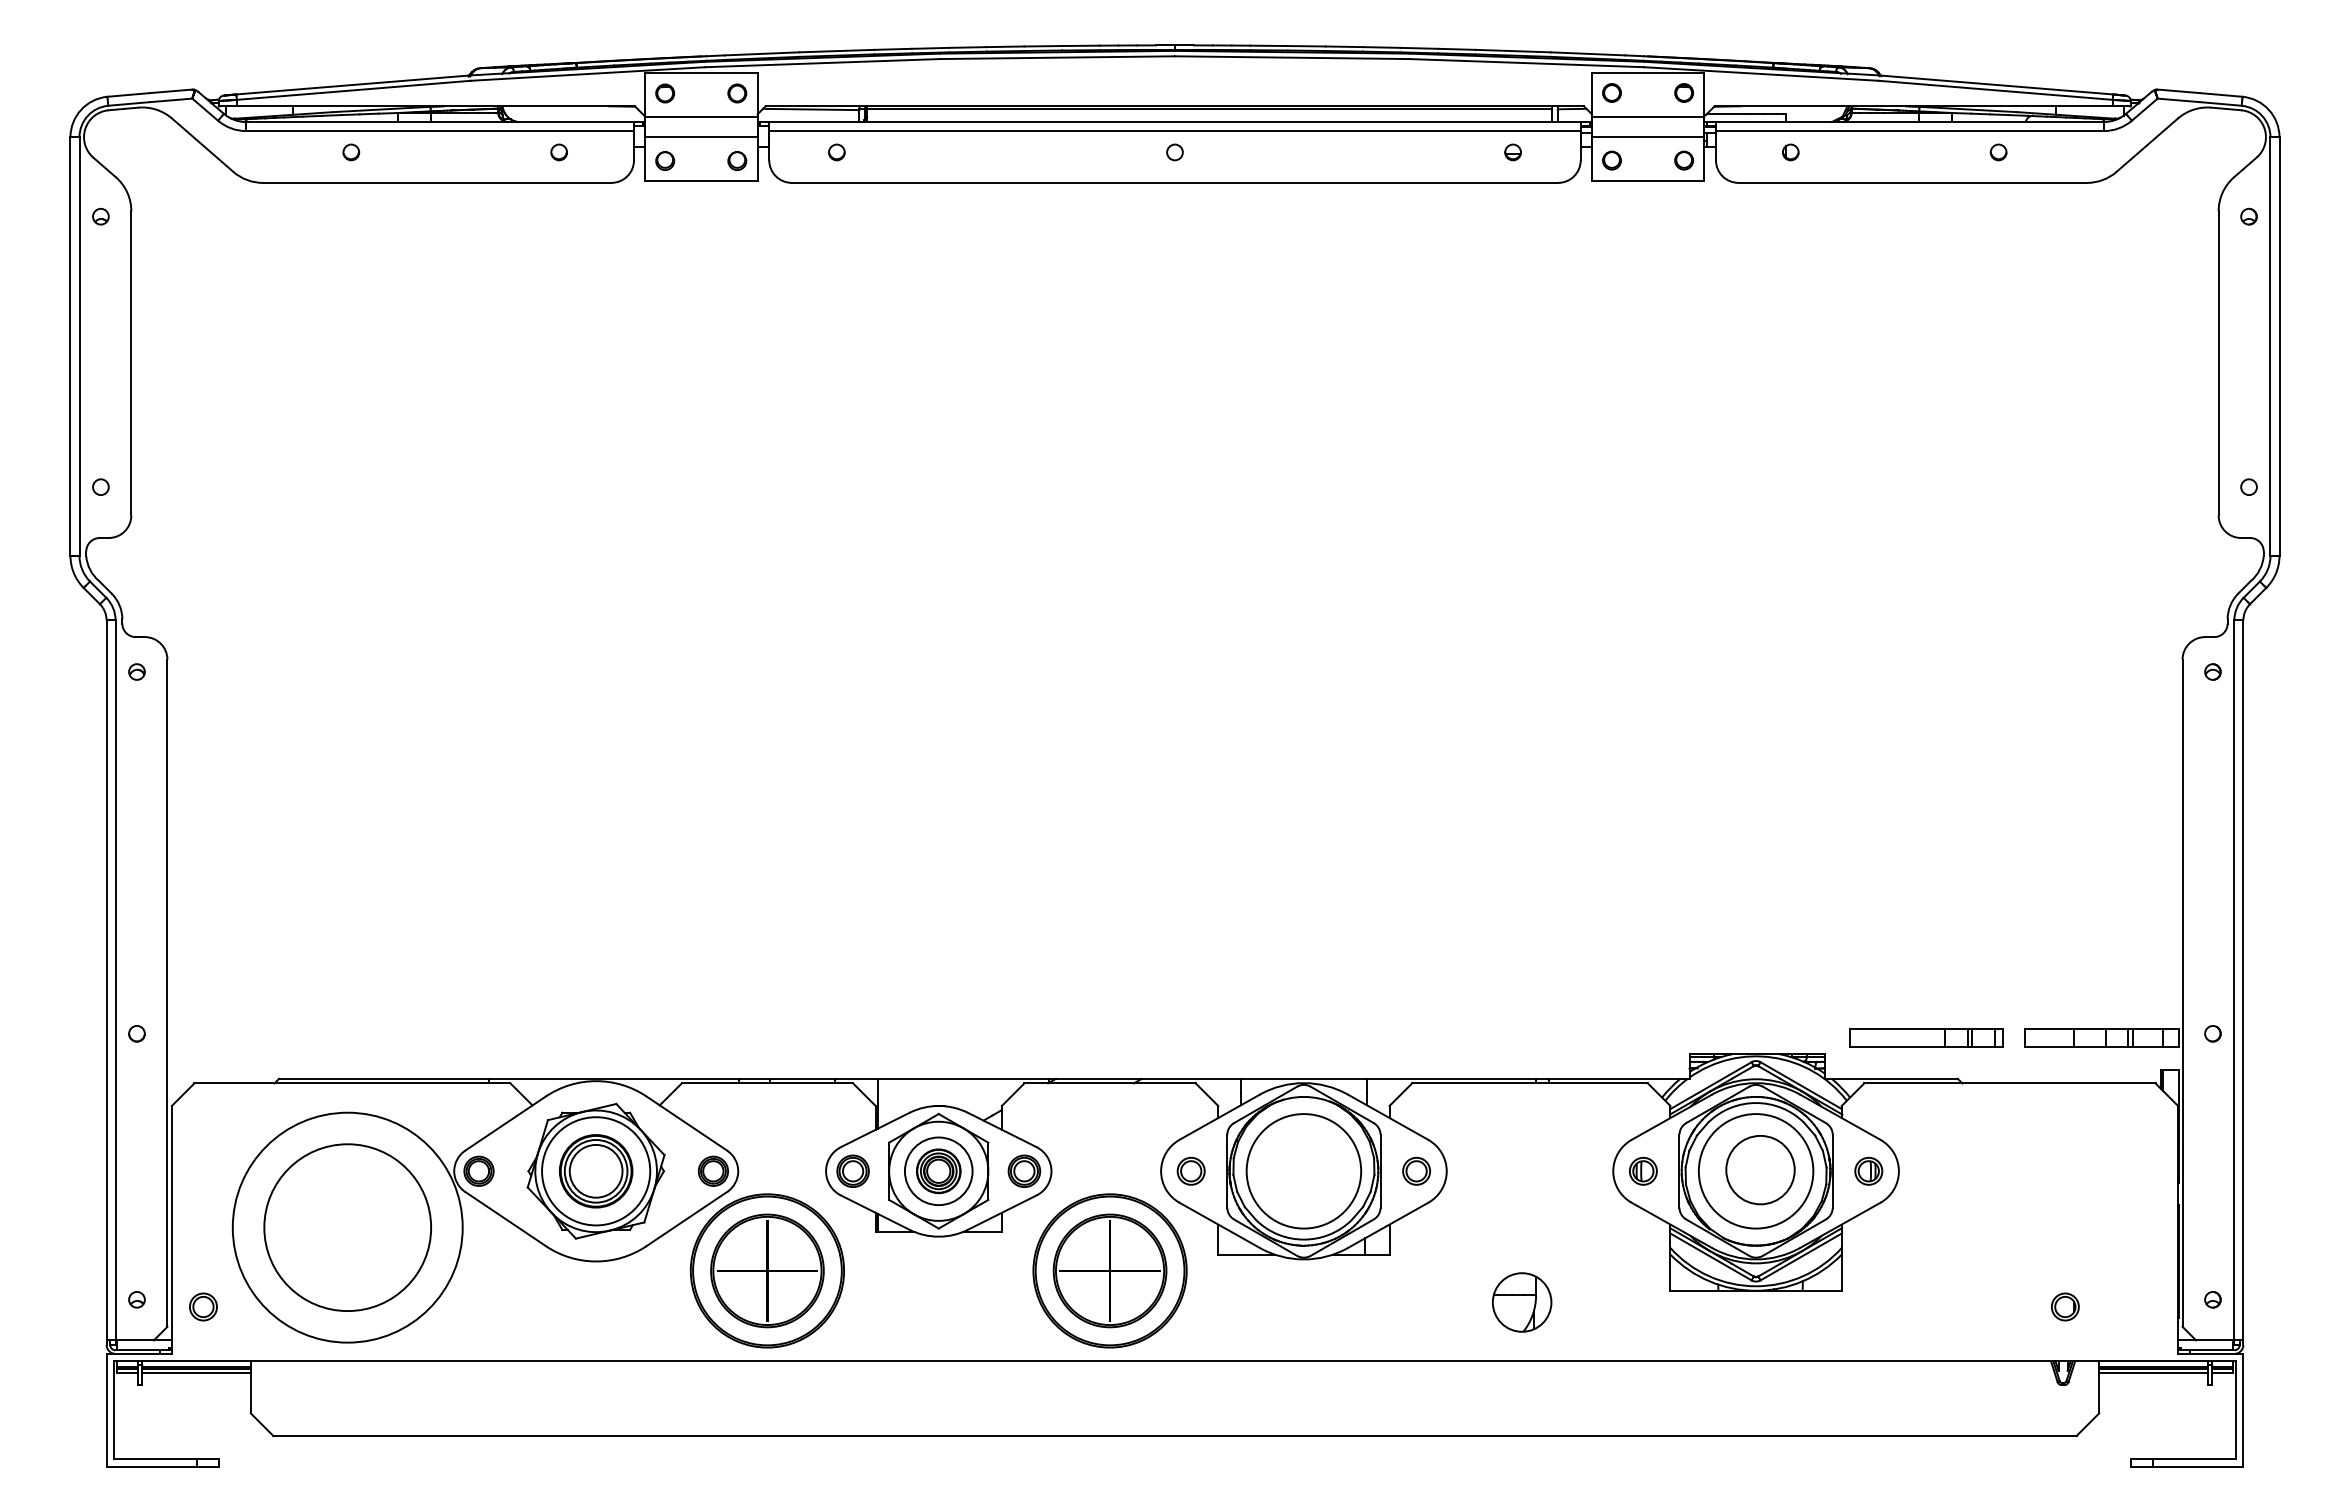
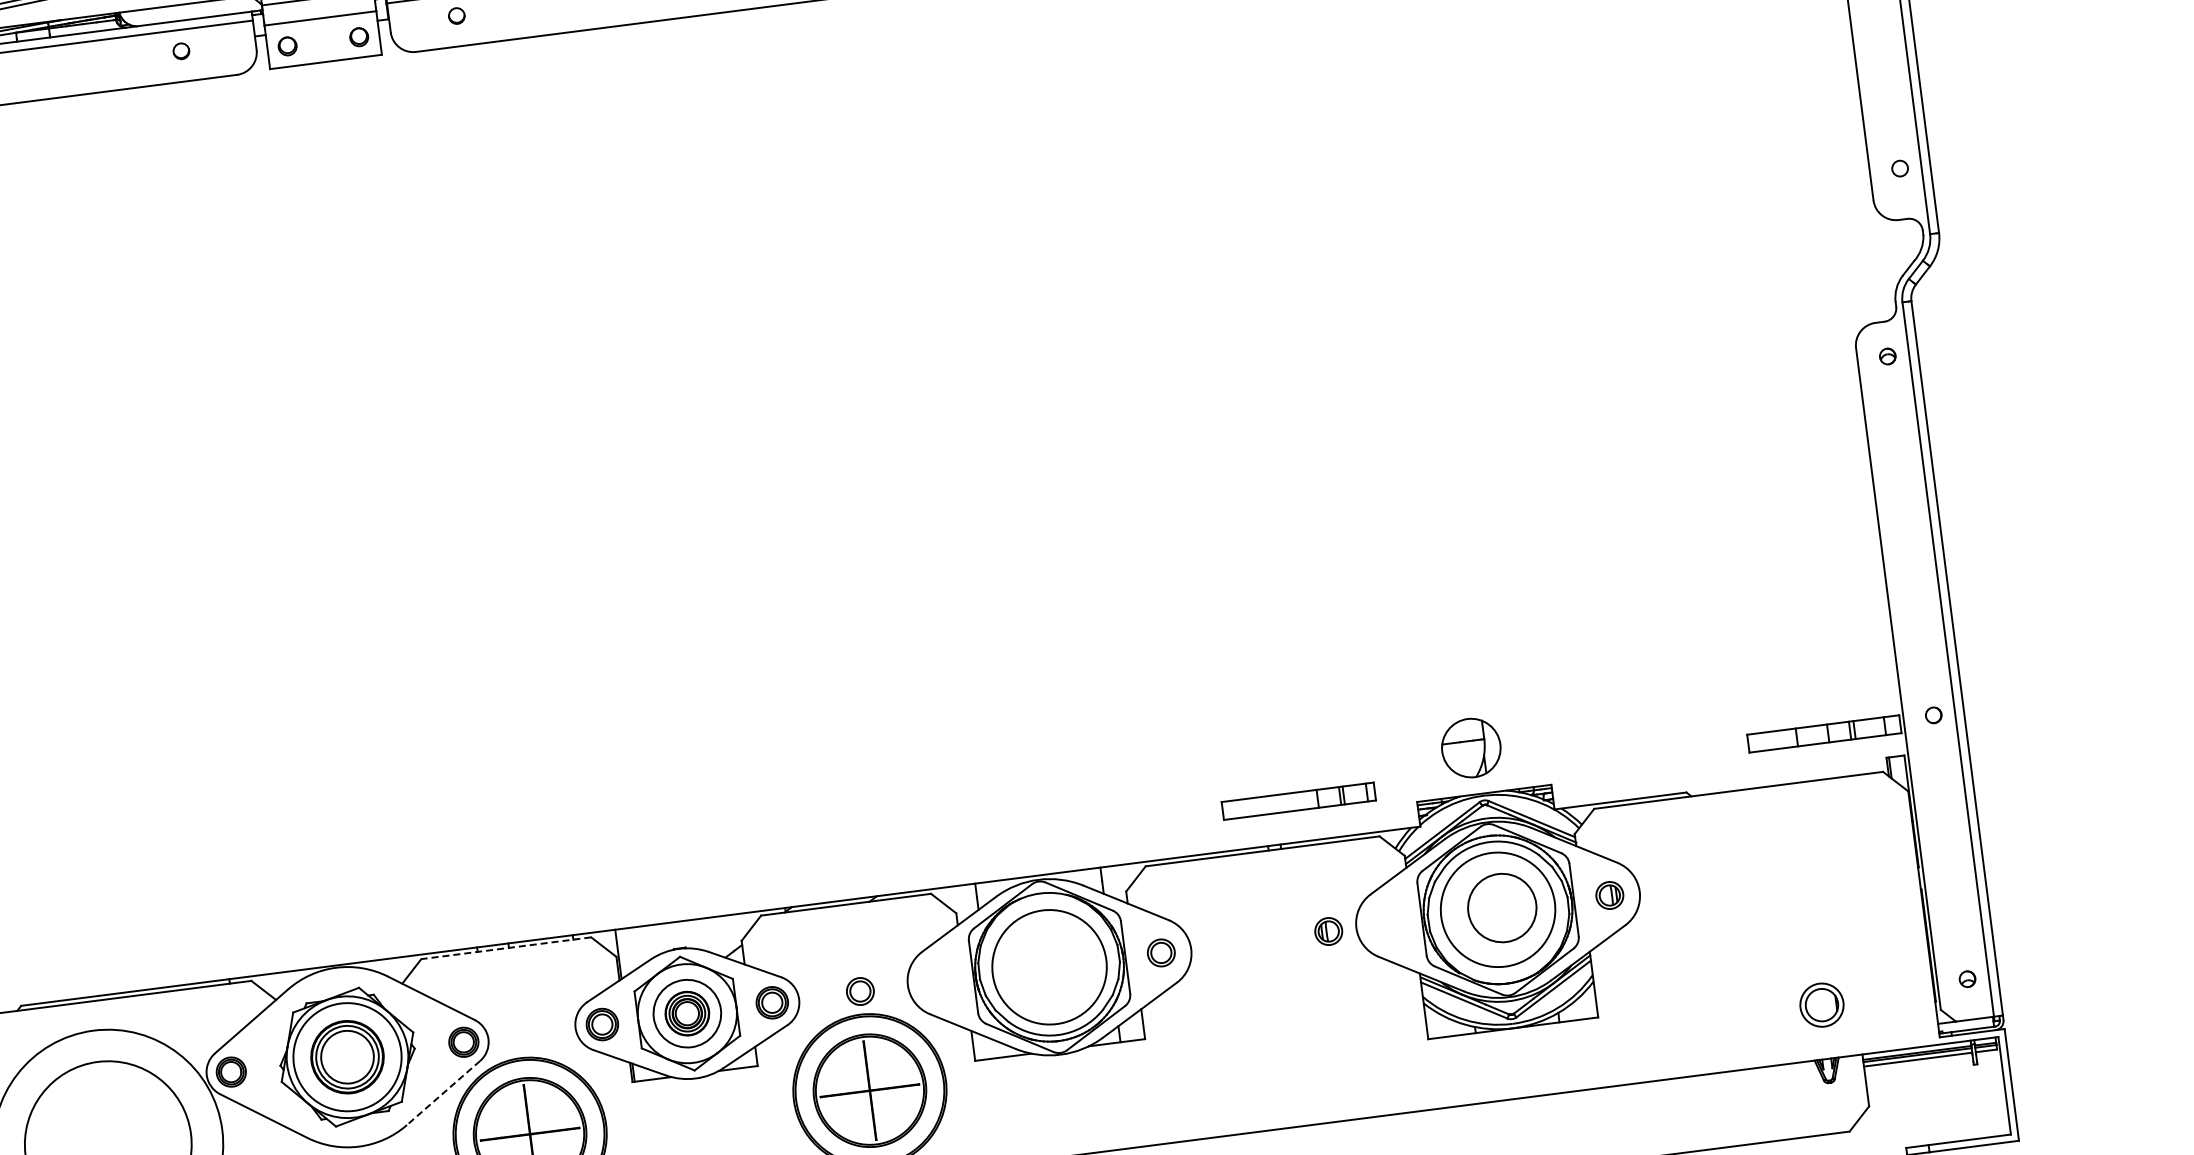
part: (1926, 1037) -> (1298, 800), moved
line: (767, 1083) -> (506, 948), solid -> dashed
part: (1190, 1170) -> (859, 990), moved
part: (1643, 1170) -> (1328, 930), moved
line: (686, 1219) -> (443, 1093), solid -> dashed
part: (1521, 1302) -> (1470, 748), moved
part: (2065, 1306) -> (1822, 1004), size x1.6

